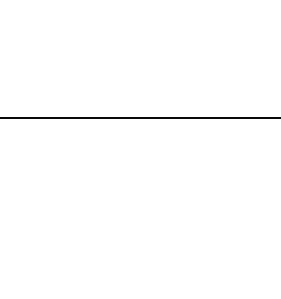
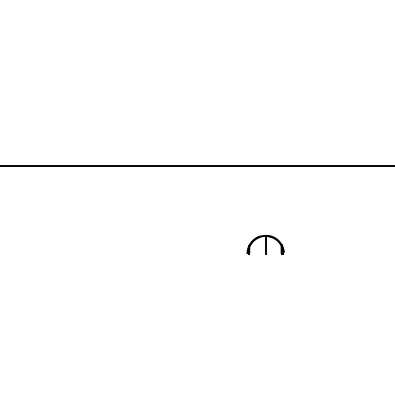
part: (188, 174) -> (264, 245), added

